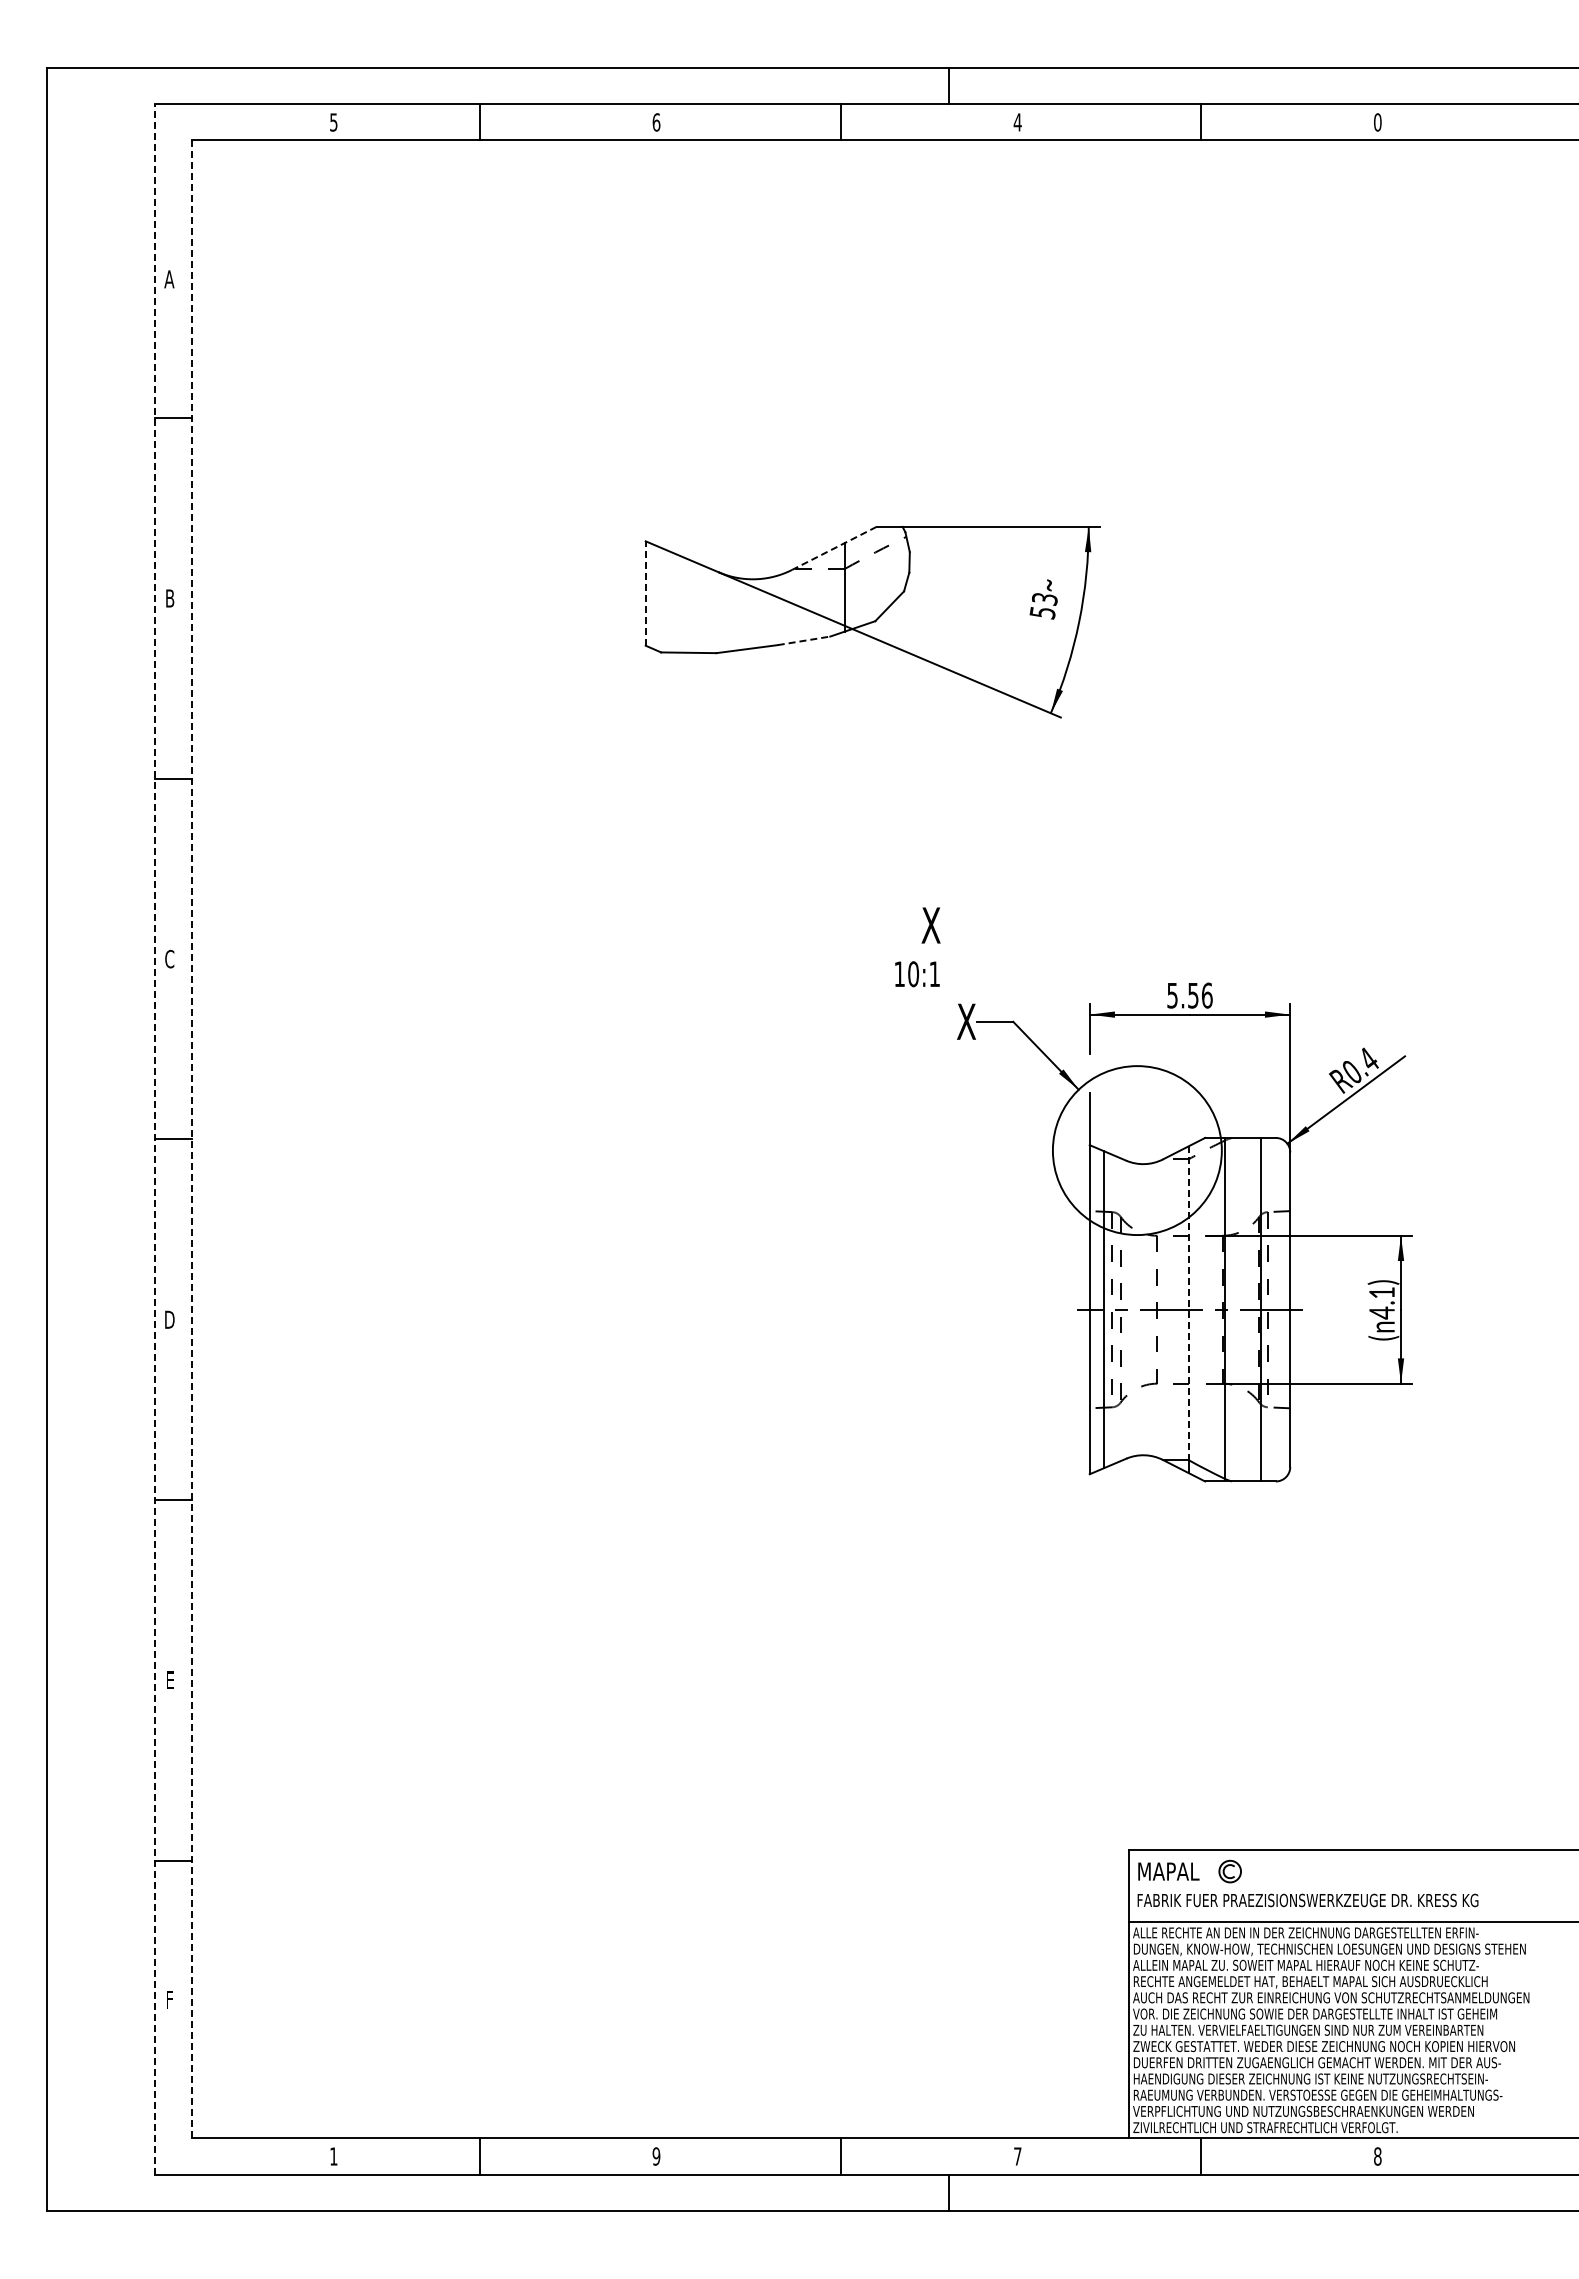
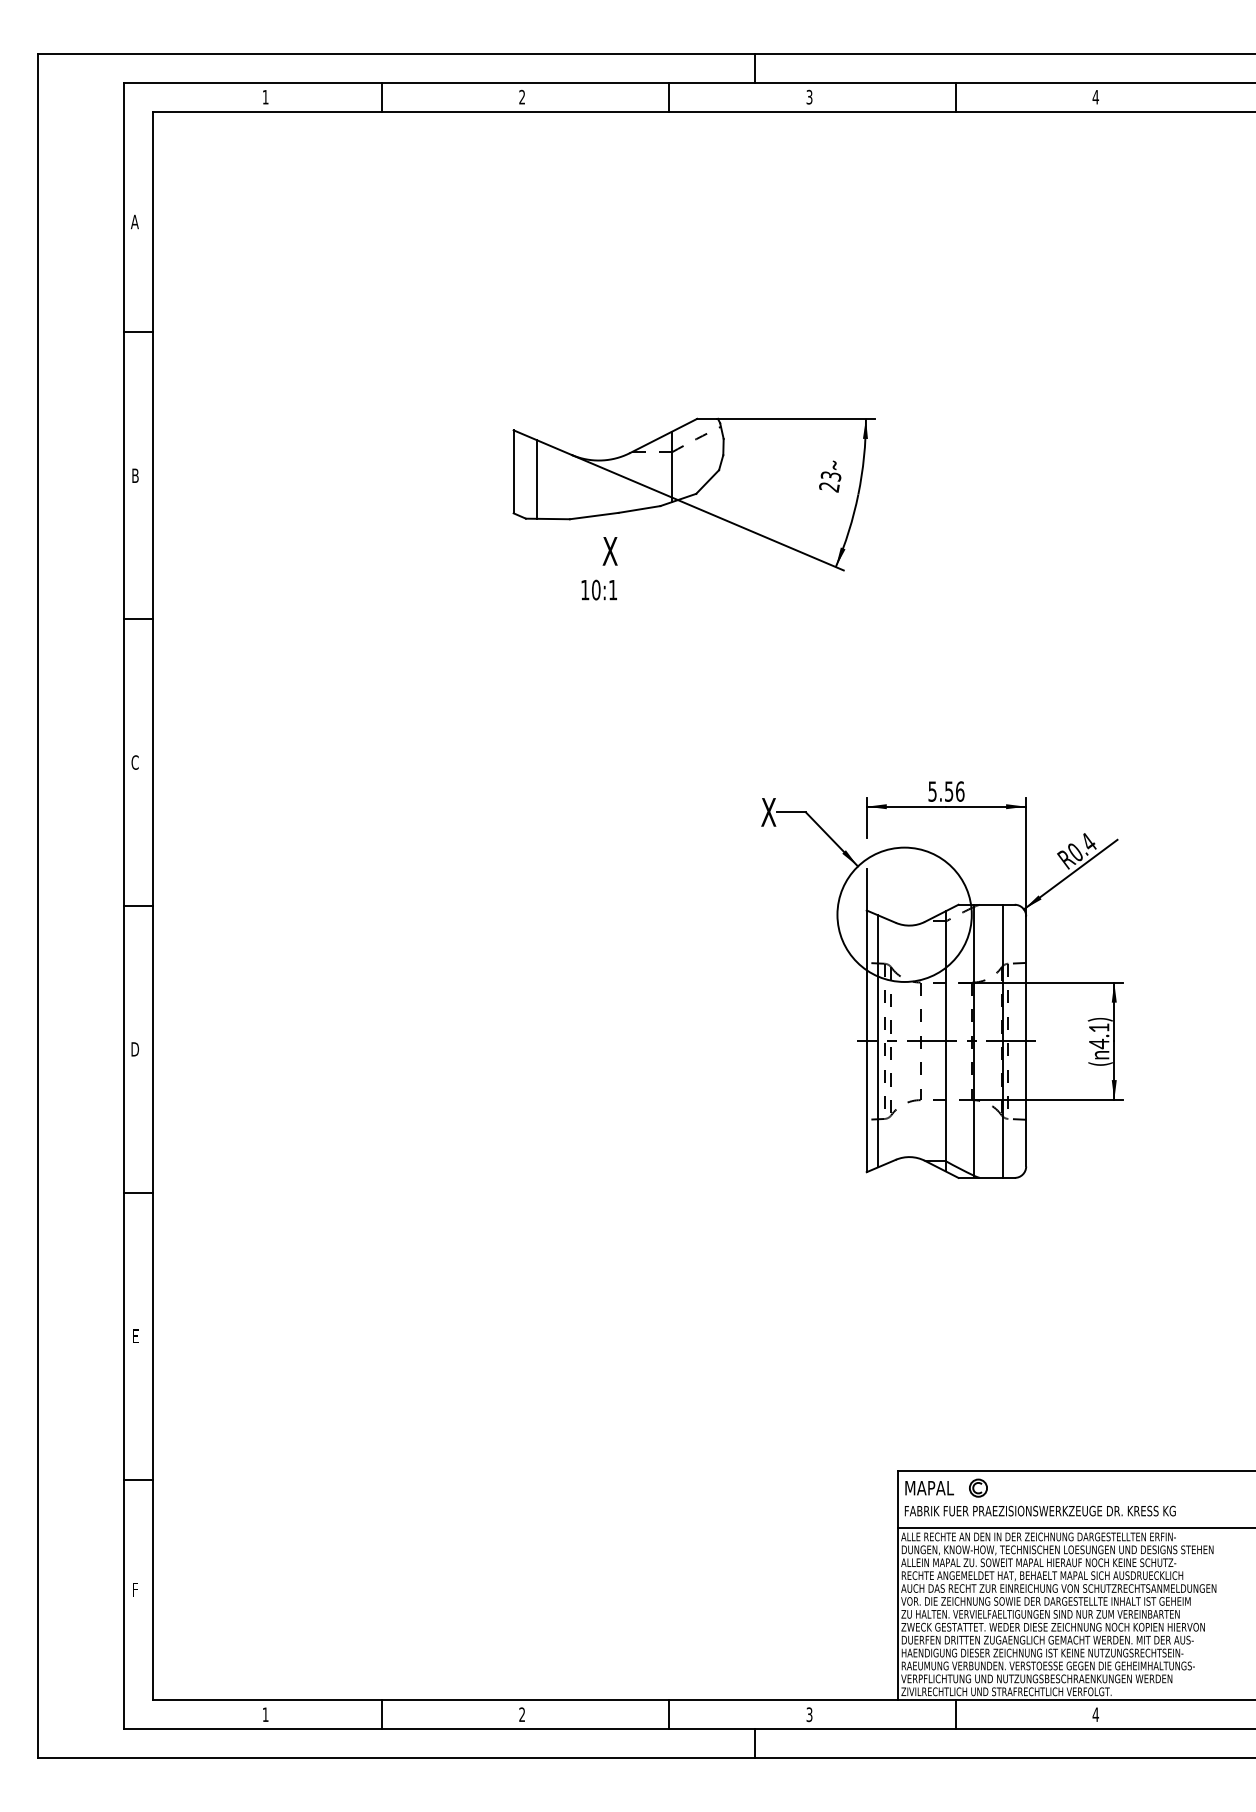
text: (333, 122) -> (265, 97), 5 -> 1
text: (656, 122) -> (522, 97), 6 -> 2
text: (1017, 122) -> (809, 97), 4 -> 3
text: (1377, 122) -> (1095, 97), 0 -> 4
line: (833, 548) -> (662, 436), dashed -> solid
line: (645, 593) -> (513, 471), dashed -> solid
line: (674, 602) -> (536, 478), added
text: (1042, 613) -> (829, 487), 53 -> 23
line: (804, 640) -> (639, 509), dashed -> solid
text: (917, 947) -> (599, 568), moved
line: (155, 1139) -> (123, 906), dashed -> solid
line: (191, 1139) -> (152, 906), dashed -> solid
line: (1189, 1303) -> (946, 1036), dashed -> solid
text: (656, 2156) -> (522, 1714), 9 -> 2
text: (1017, 2156) -> (809, 1714), 7 -> 3
text: (1377, 2156) -> (1095, 1714), 8 -> 4

